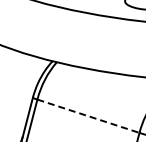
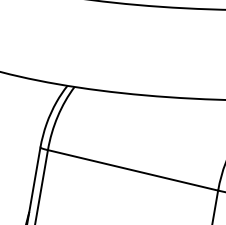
line: (88, 116) -> (133, 170), dashed -> solid

